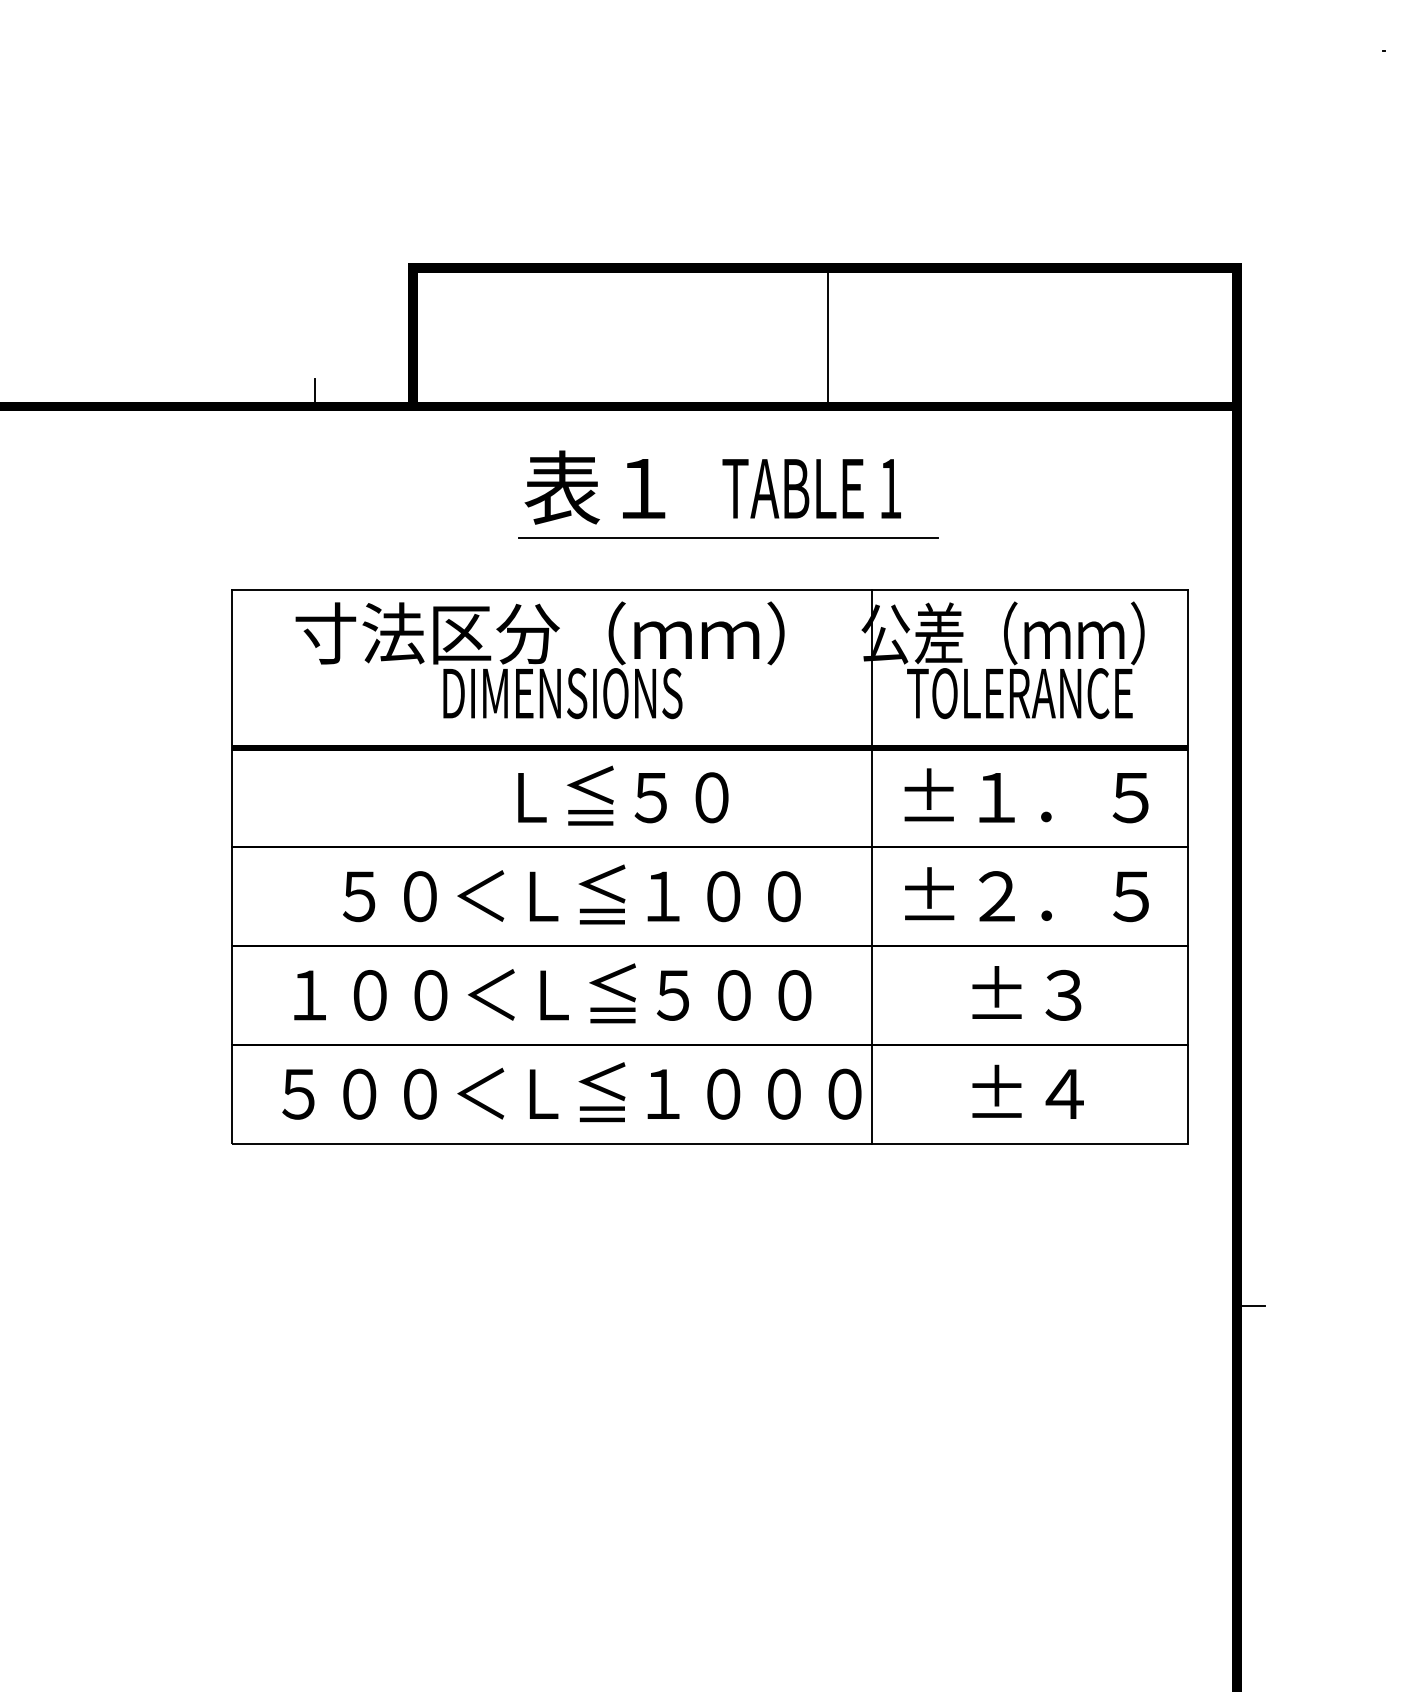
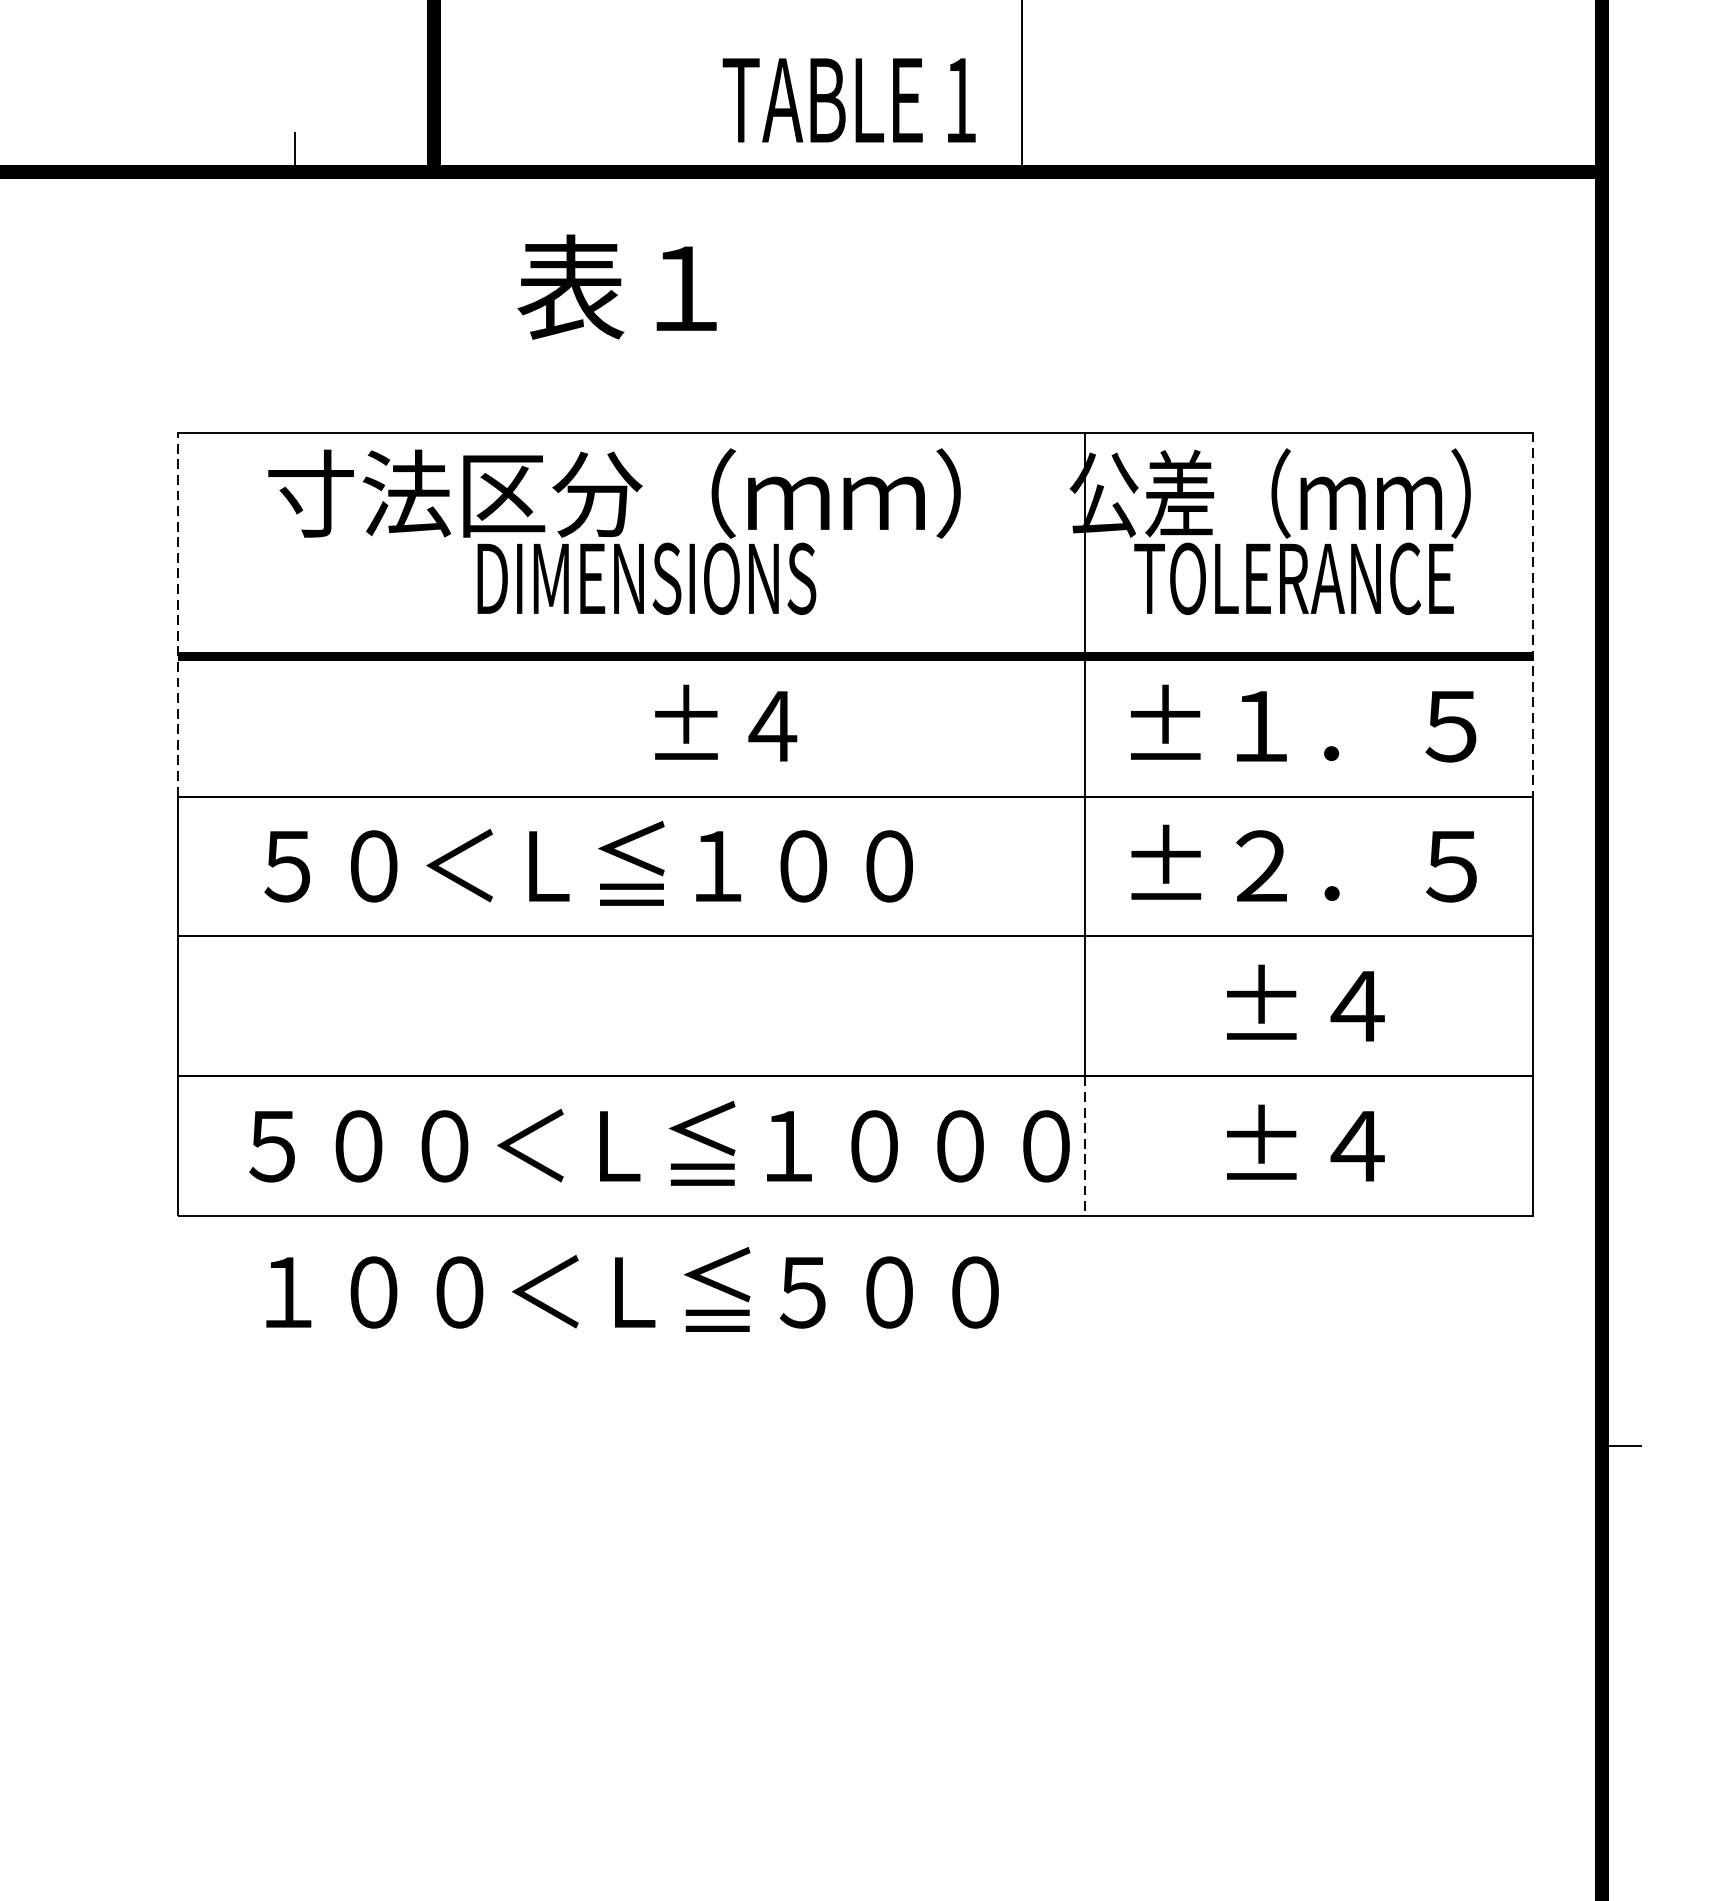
text: (594, 487) -> (616, 286), moved
text: (811, 488) -> (848, 99), moved
line: (728, 538) -> (881, 359), removed
line: (231, 718) -> (177, 614), solid -> dashed
line: (1188, 719) -> (1532, 615), solid -> dashed
text: (623, 795) -> (732, 723), Ｌ≦５０ -> ±４
text: (571, 894) -> (588, 863), moved
text: (552, 993) -> (632, 1289), moved
text: (1064, 994) -> (1357, 1005), ±３ -> ±４
line: (872, 1094) -> (1085, 1146), solid -> dashed

